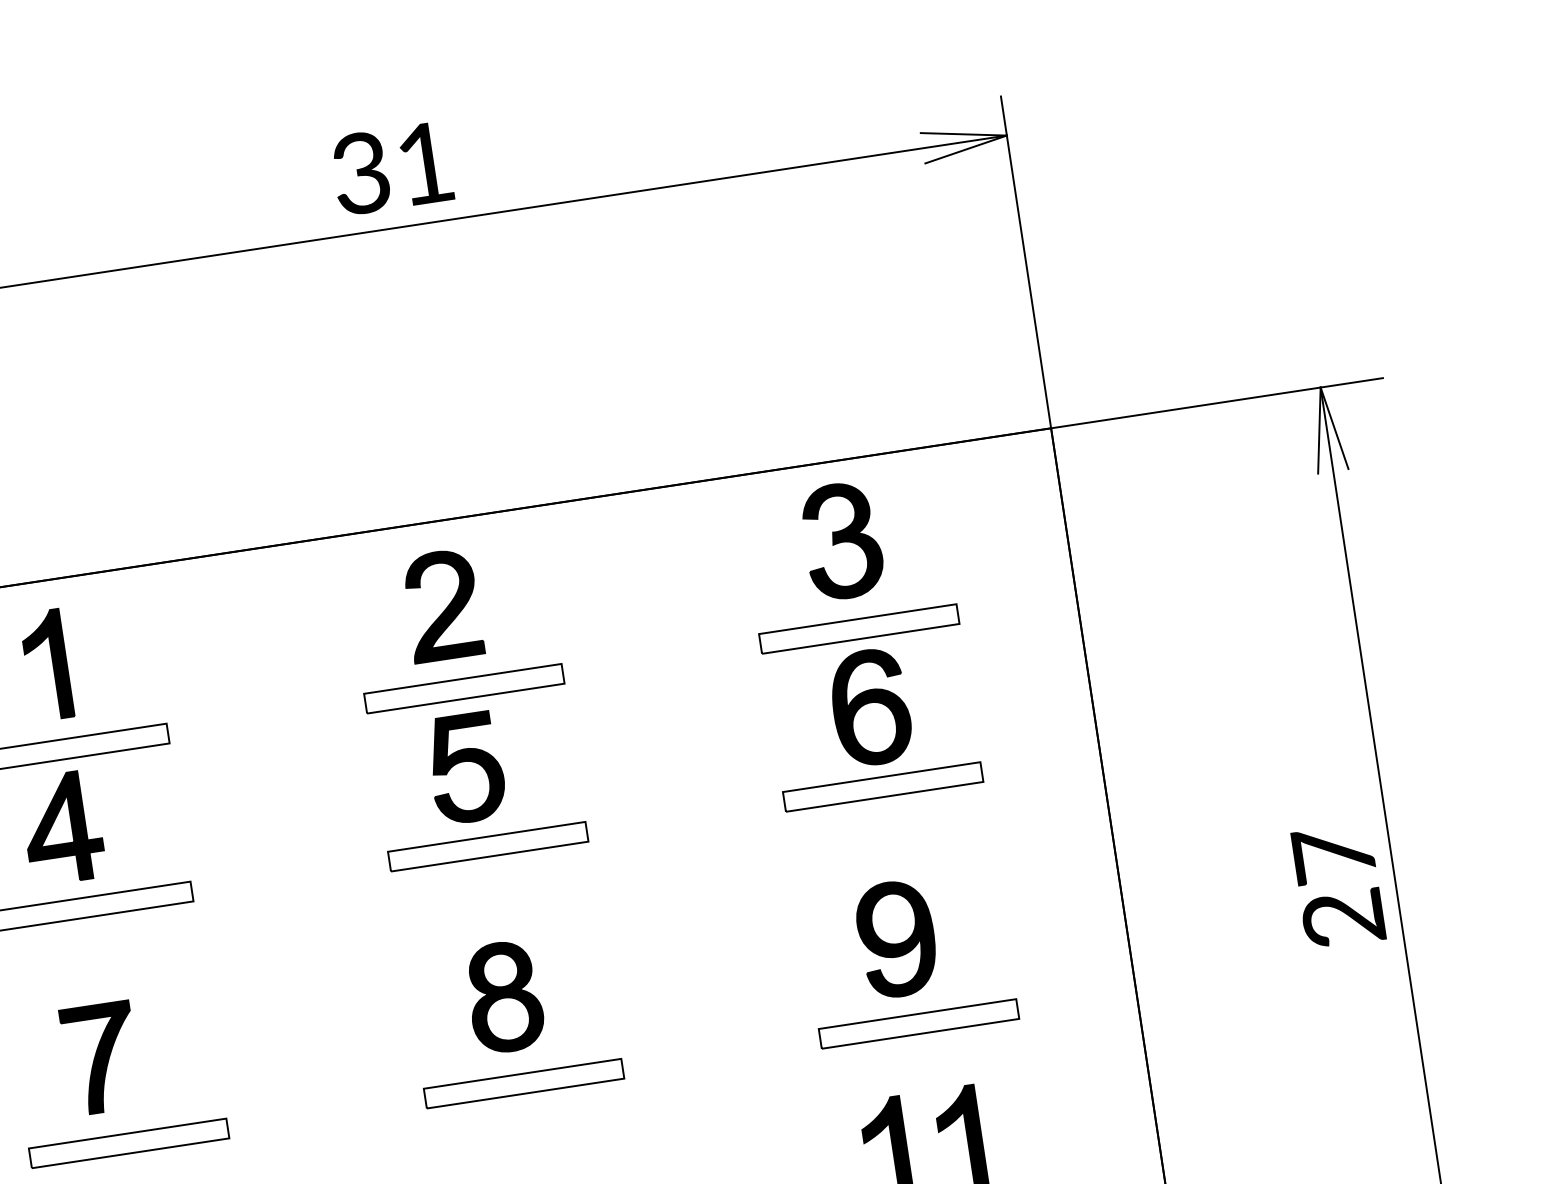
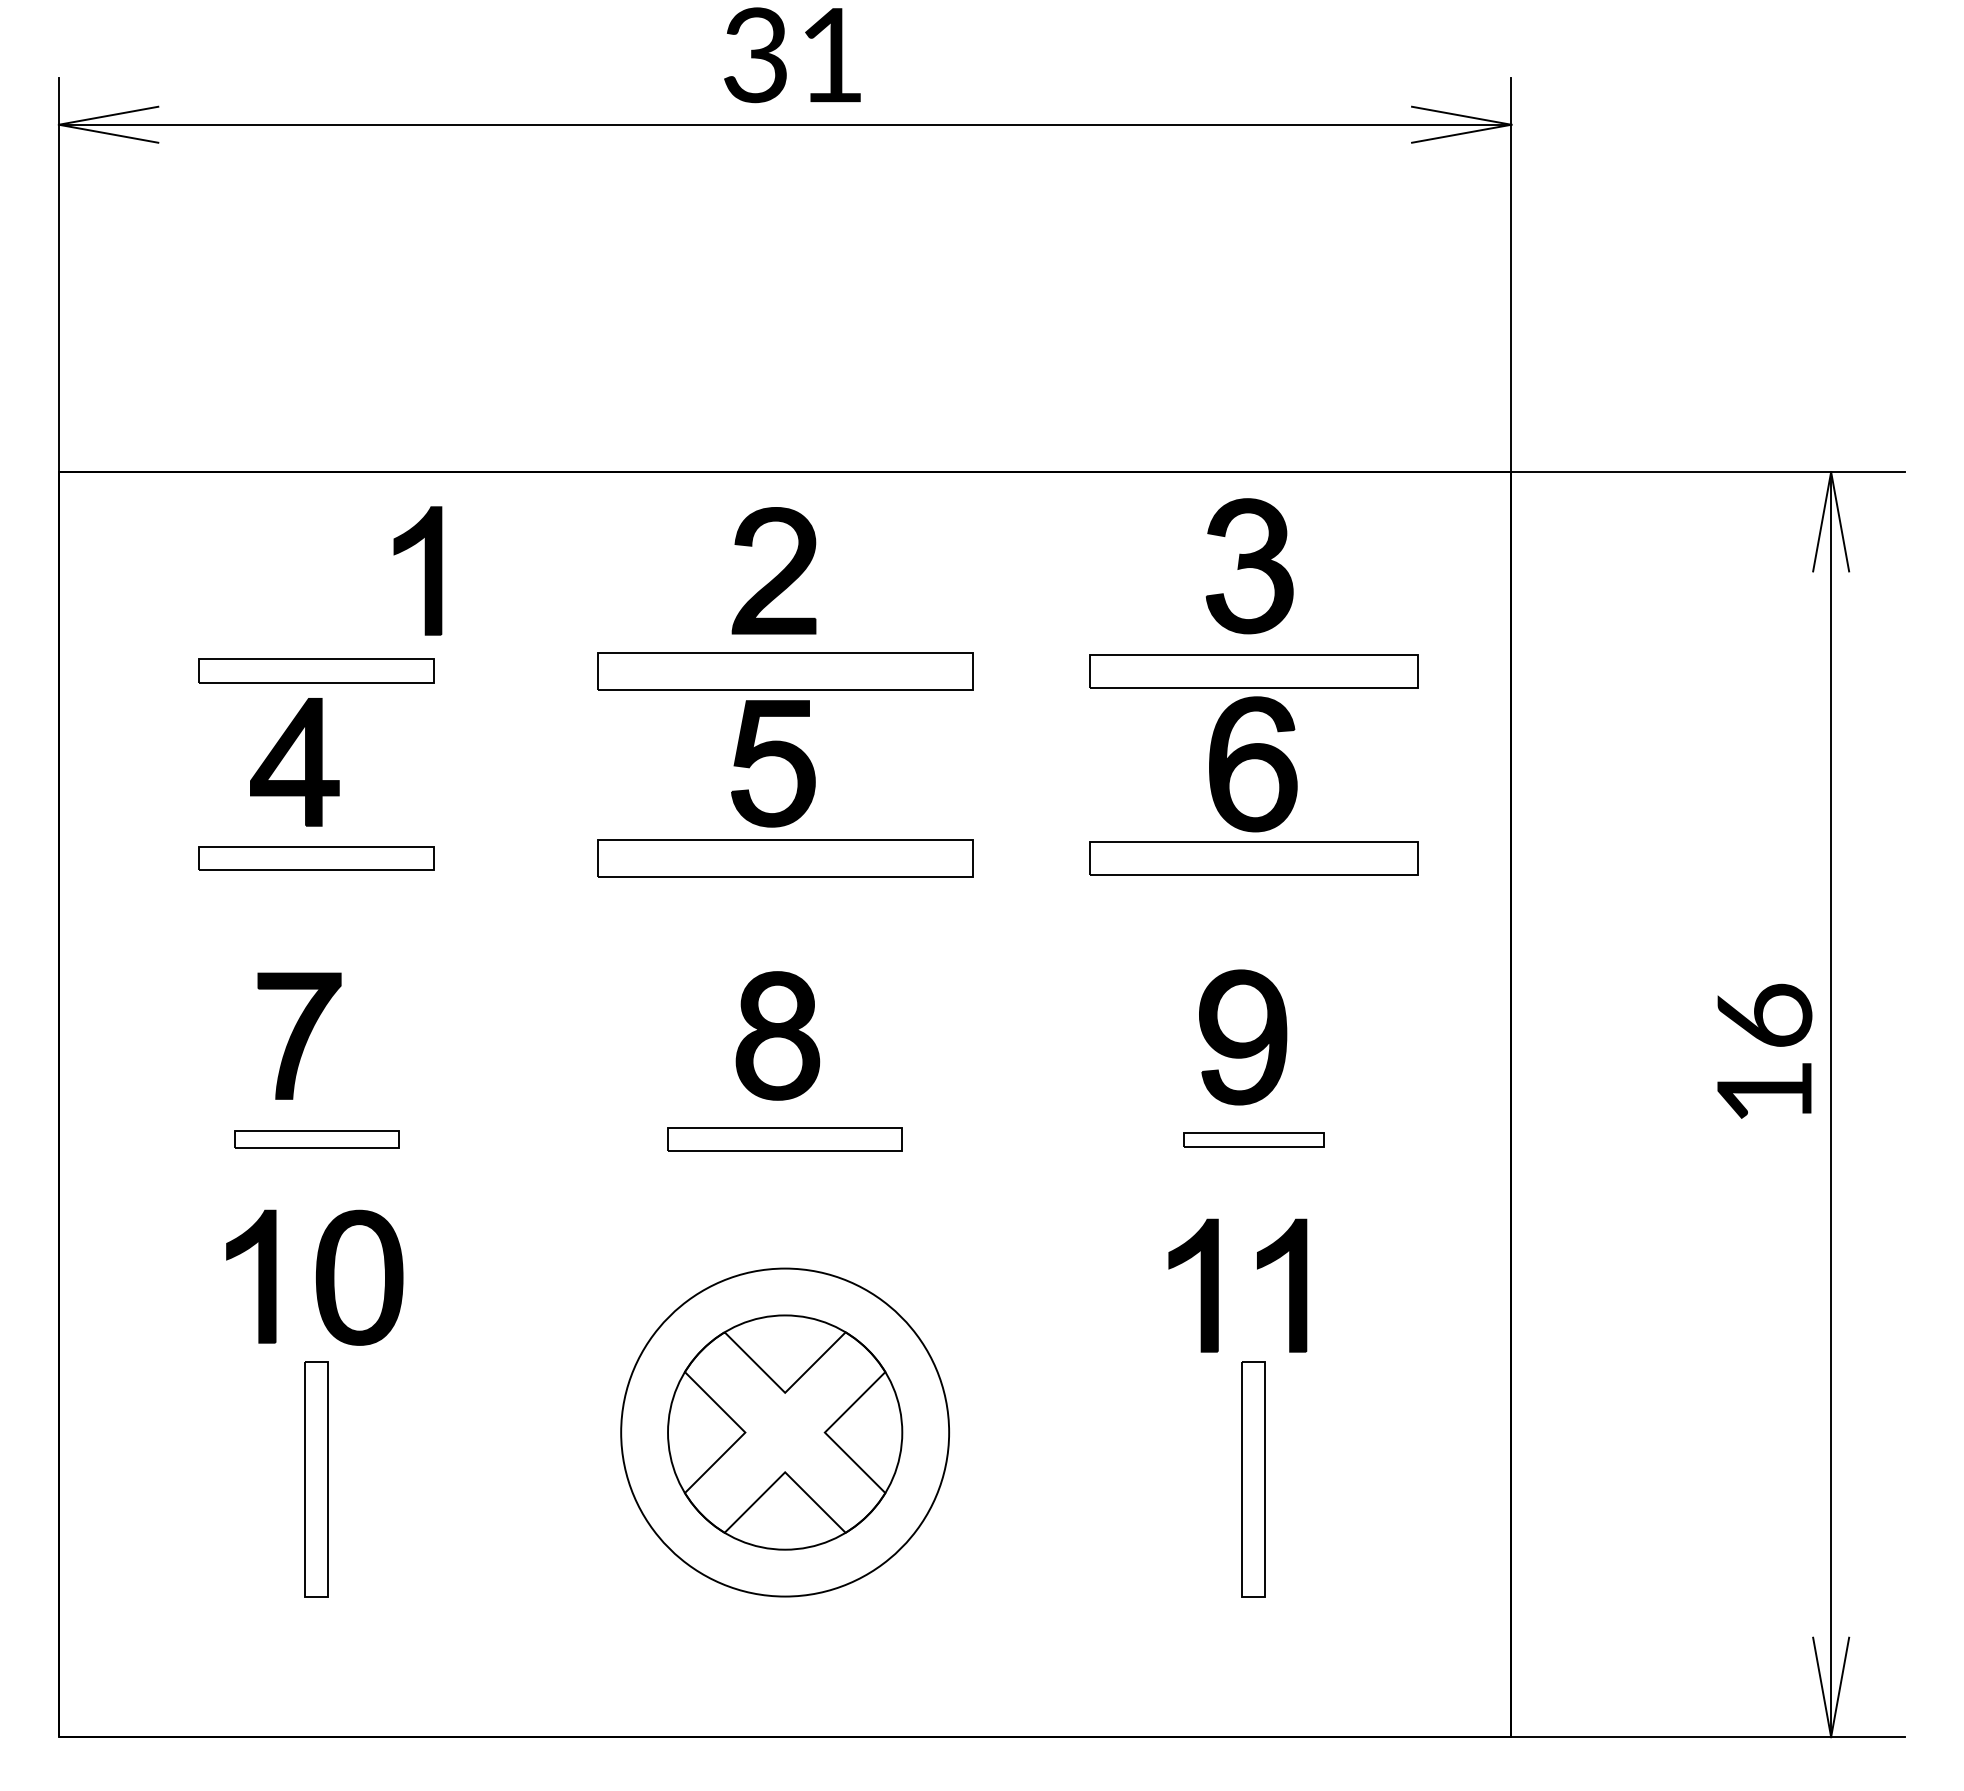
part: (859, 628) -> (1253, 670), size x1.4
part: (52, 664) -> (424, 570), moved
part: (463, 688) -> (784, 670), size x1.6
part: (883, 786) -> (1253, 858), size x1.4
part: (487, 846) -> (784, 858), size x1.6
text: (1338, 886) -> (1764, 1053), 27 -> 16
part: (918, 1023) -> (1253, 1139), size x0.6
part: (129, 1143) -> (316, 1139), size x0.7

